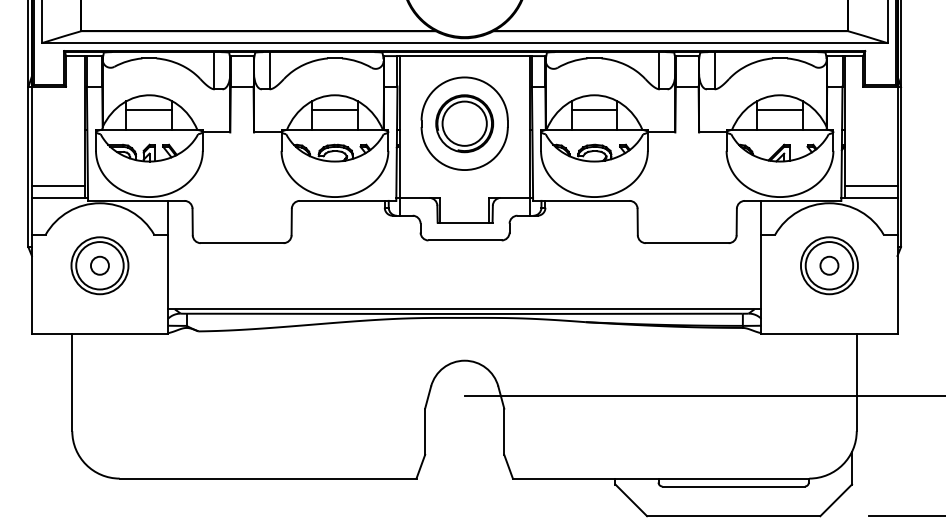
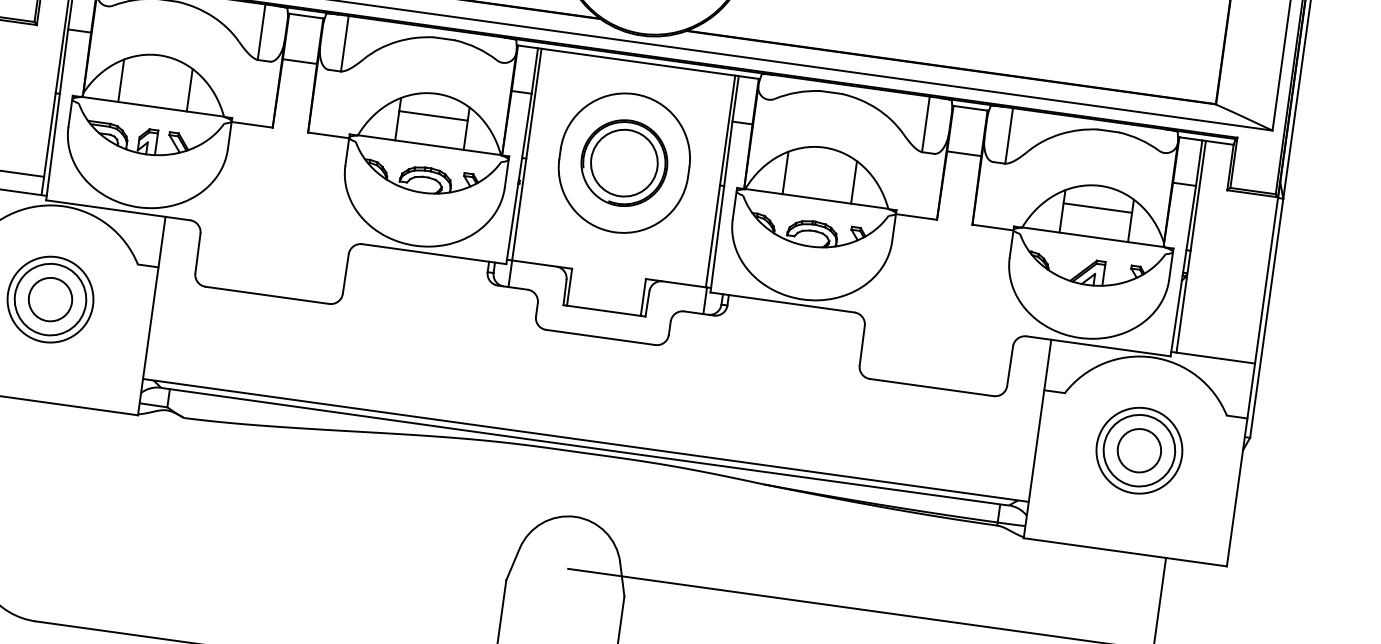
line: (149, 110) -> (156, 78), removed
line: (594, 110) -> (820, 170), removed
line: (870, 185) -> (1217, 339), removed
circle: (99, 265) -> (49, 299), size x1.6
circle: (829, 265) -> (1139, 450), size x1.6

